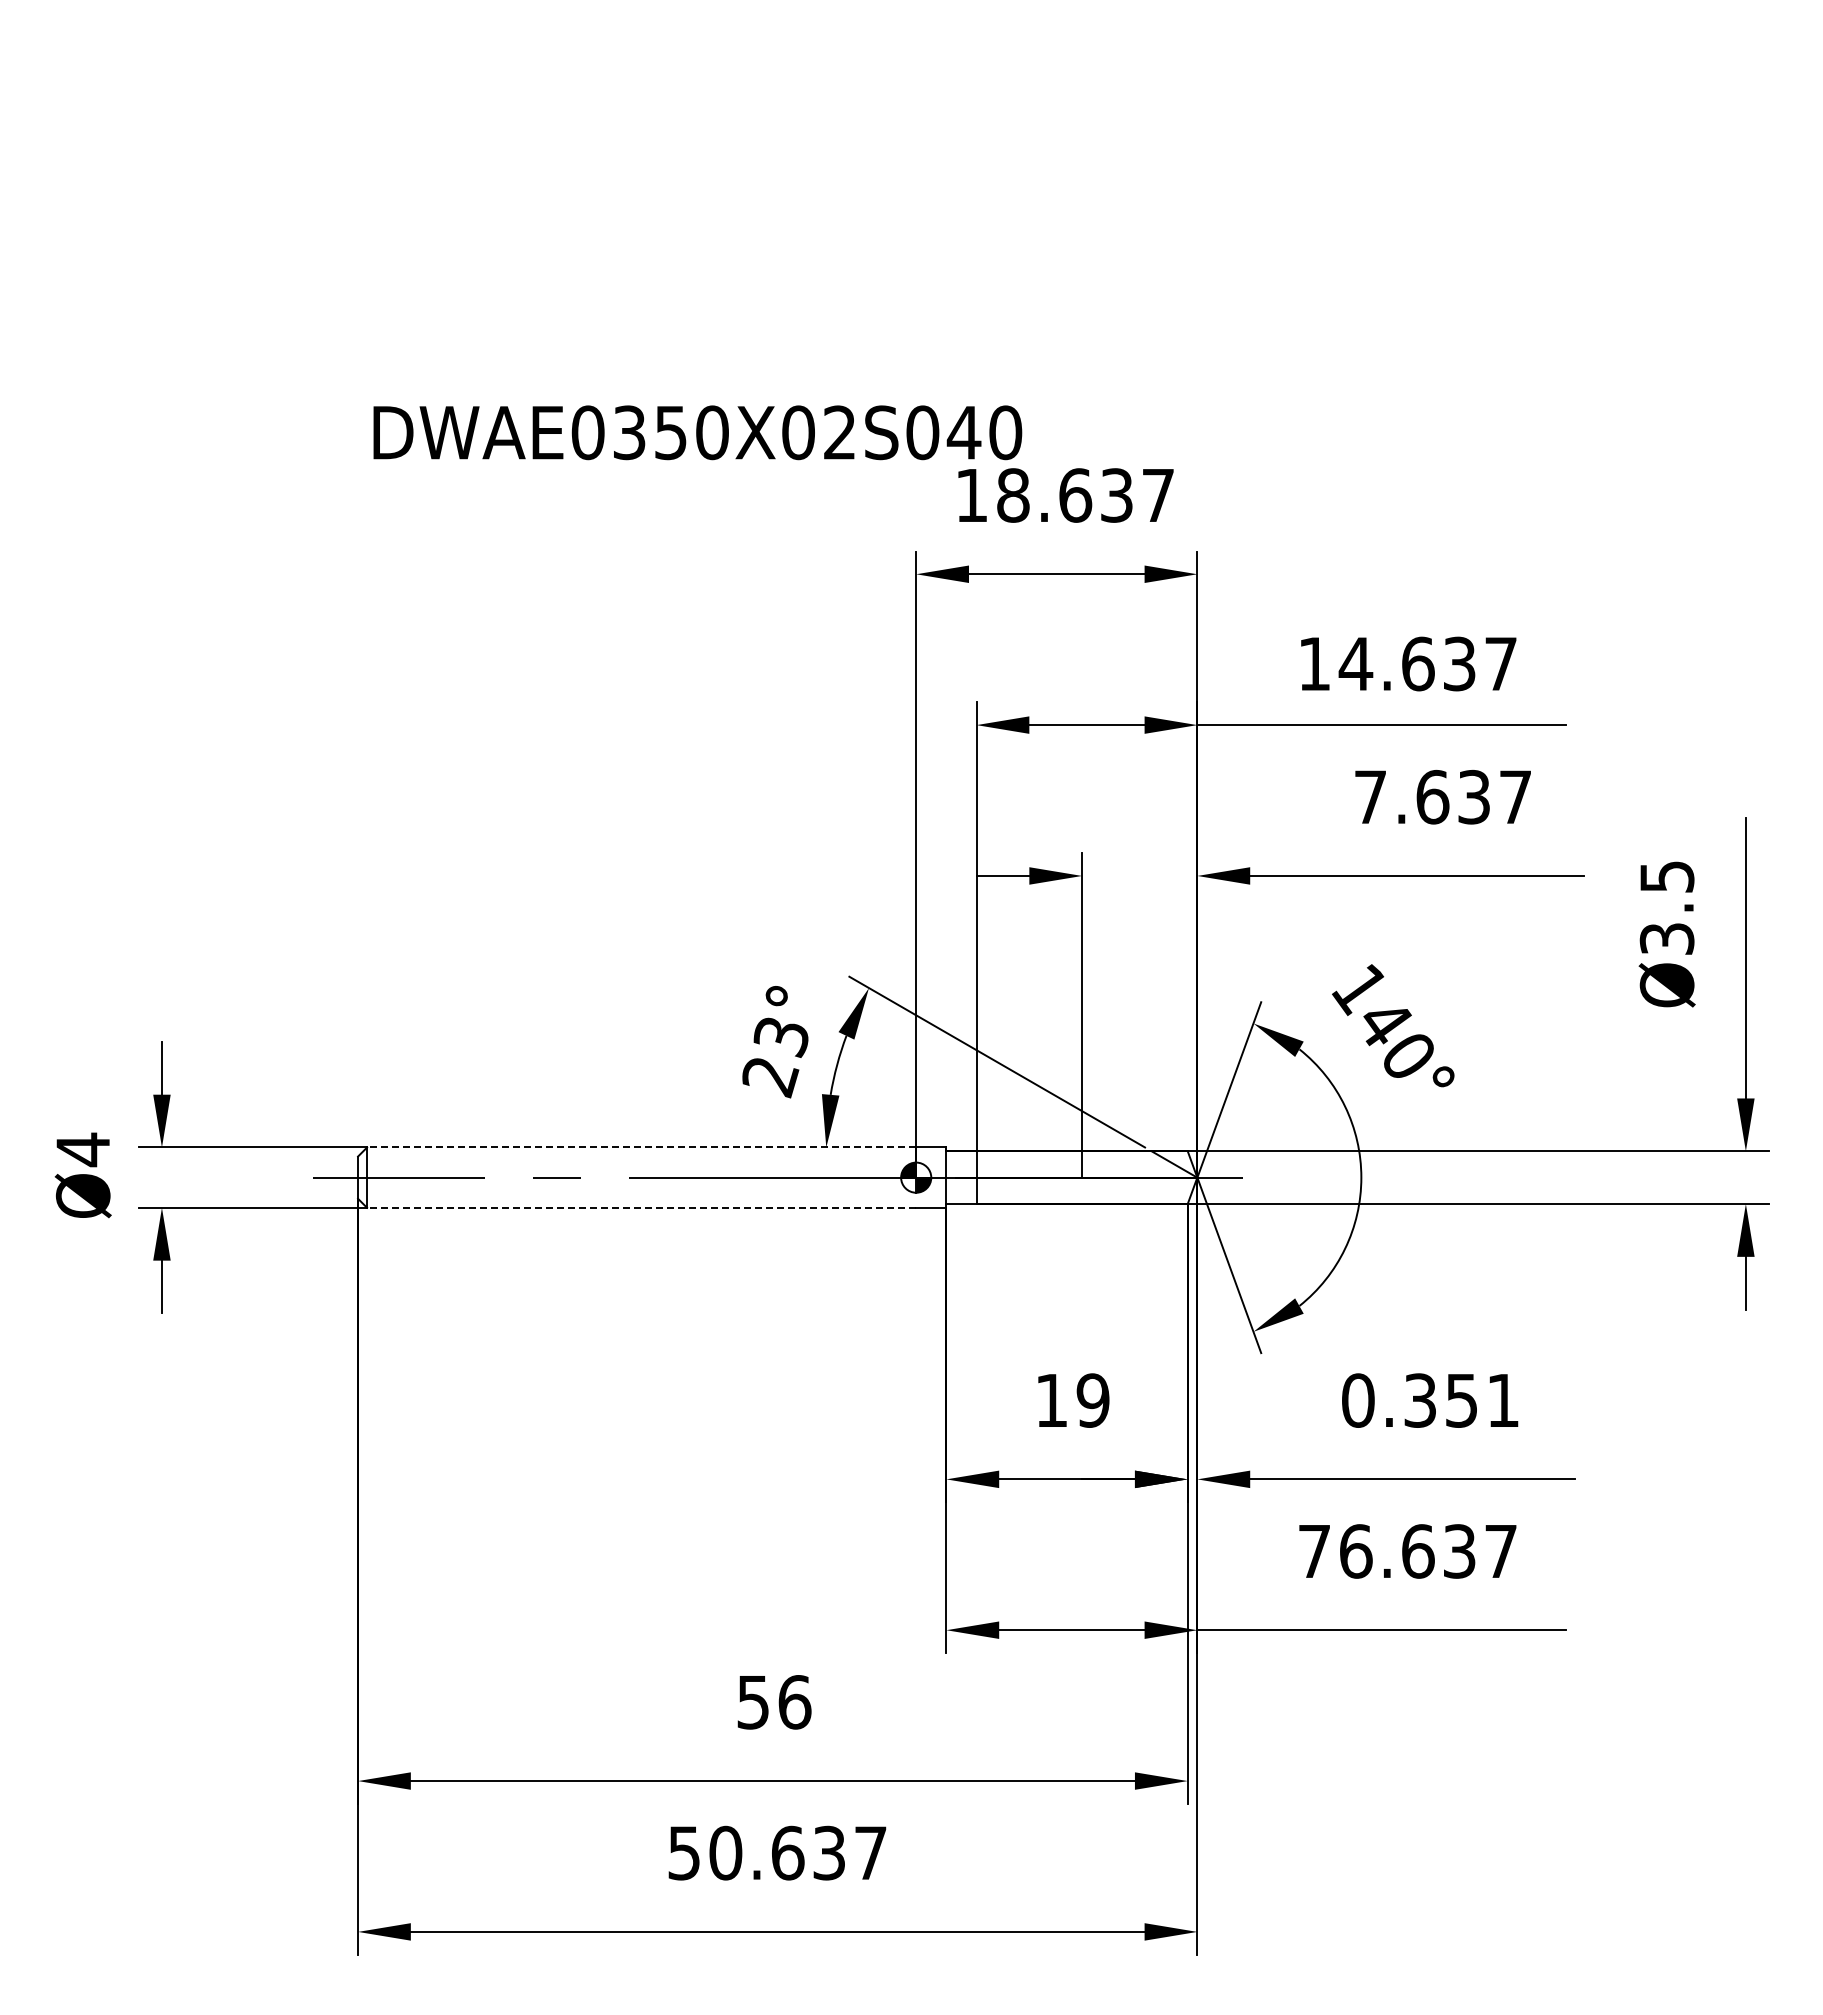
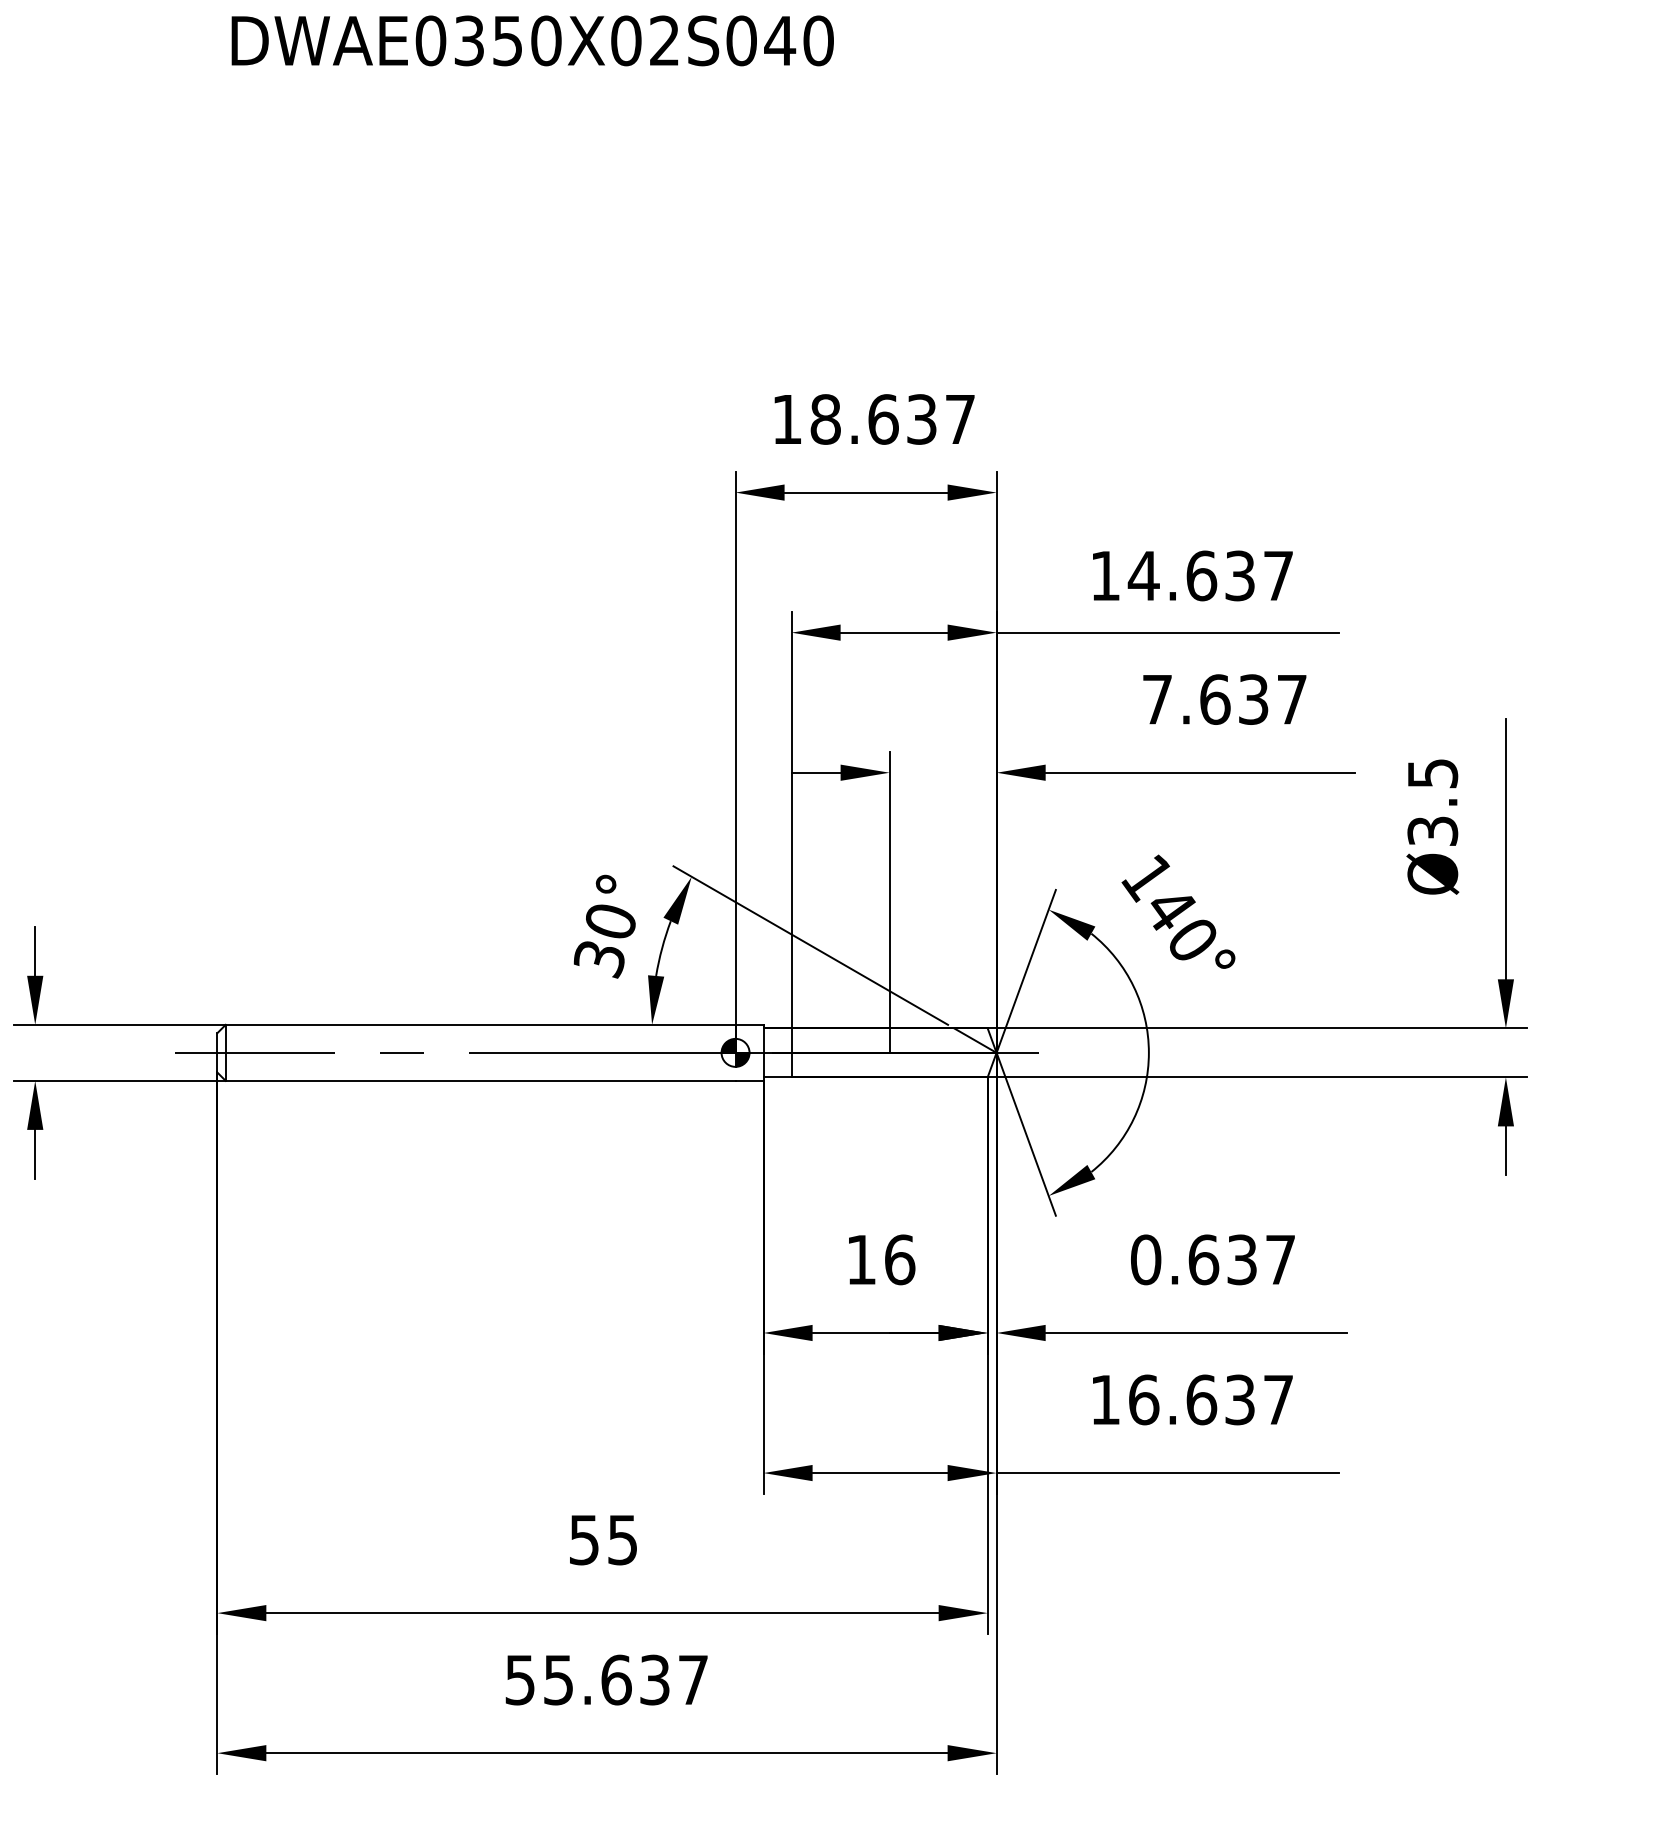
text: (697, 432) -> (532, 40), moved
text: (775, 1057) -> (604, 941), 23° -> 30°
line: (641, 1147) -> (480, 1024), dashed -> solid
line: (641, 1207) -> (480, 1080), dashed -> solid
text: (1092, 1400) -> (899, 1259), 19 -> 16
text: (1461, 1400) -> (1241, 1259), 0.351 -> 0.637
text: (1314, 1551) -> (1105, 1399), 76.637 -> 16.637
text: (794, 1702) -> (622, 1540), 56 -> 55
text: (725, 1852) -> (558, 1679), 50.637 -> 55.637

